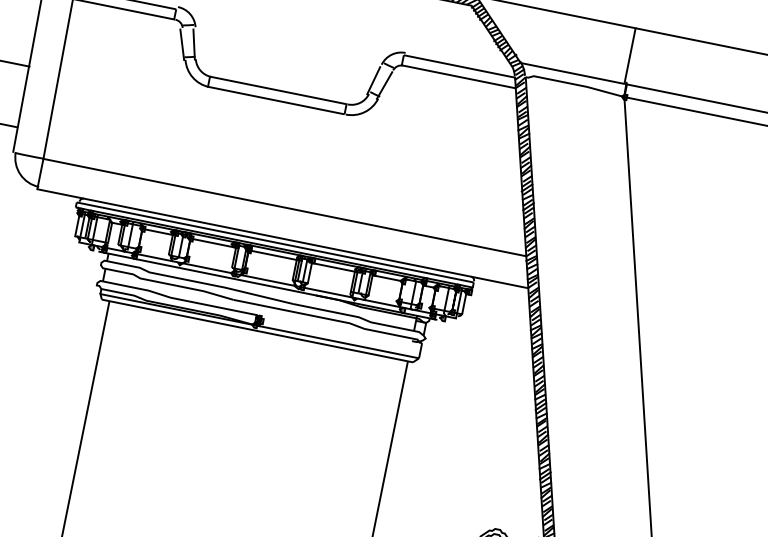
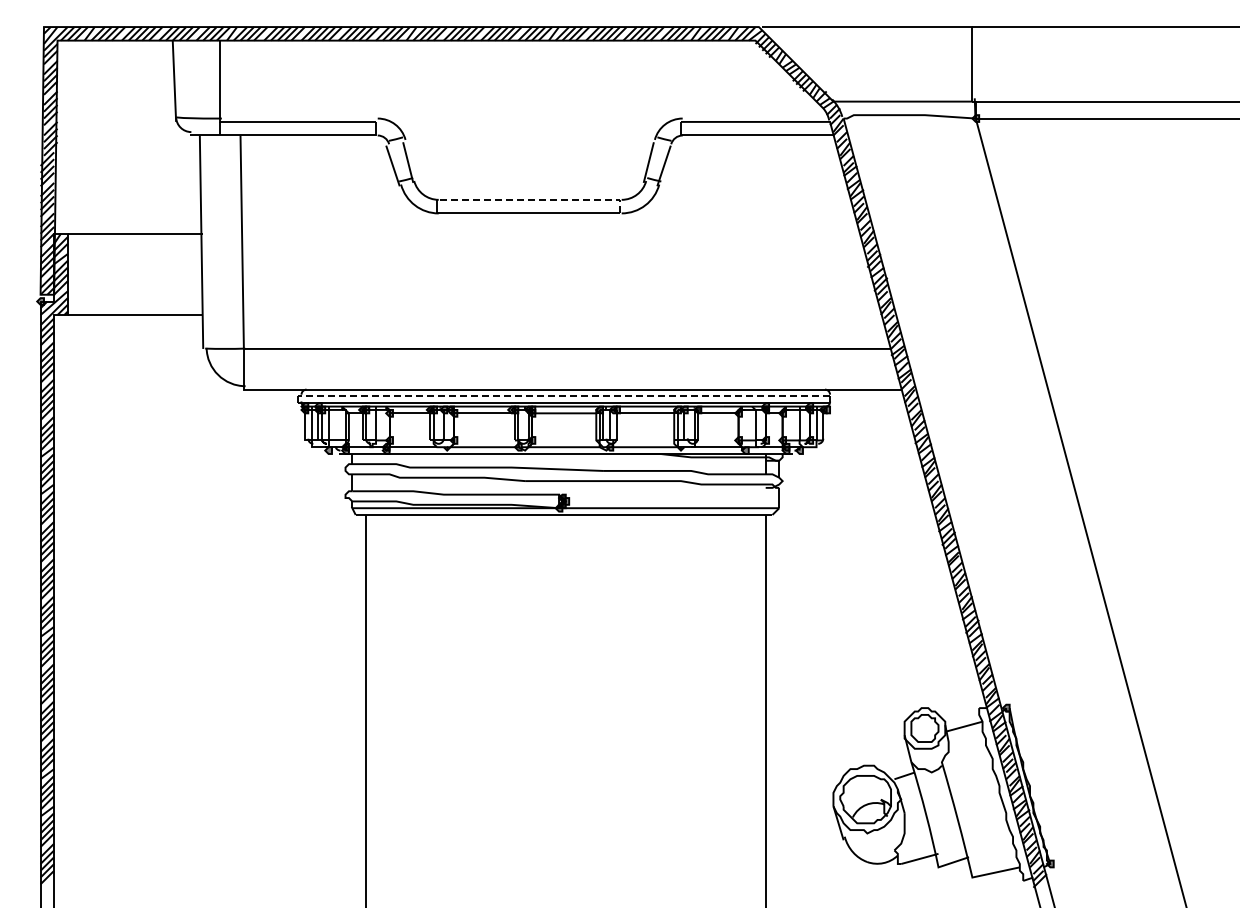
line: (284, 91) -> (536, 199), solid -> dashed
line: (275, 242) -> (564, 396), solid -> dashed

